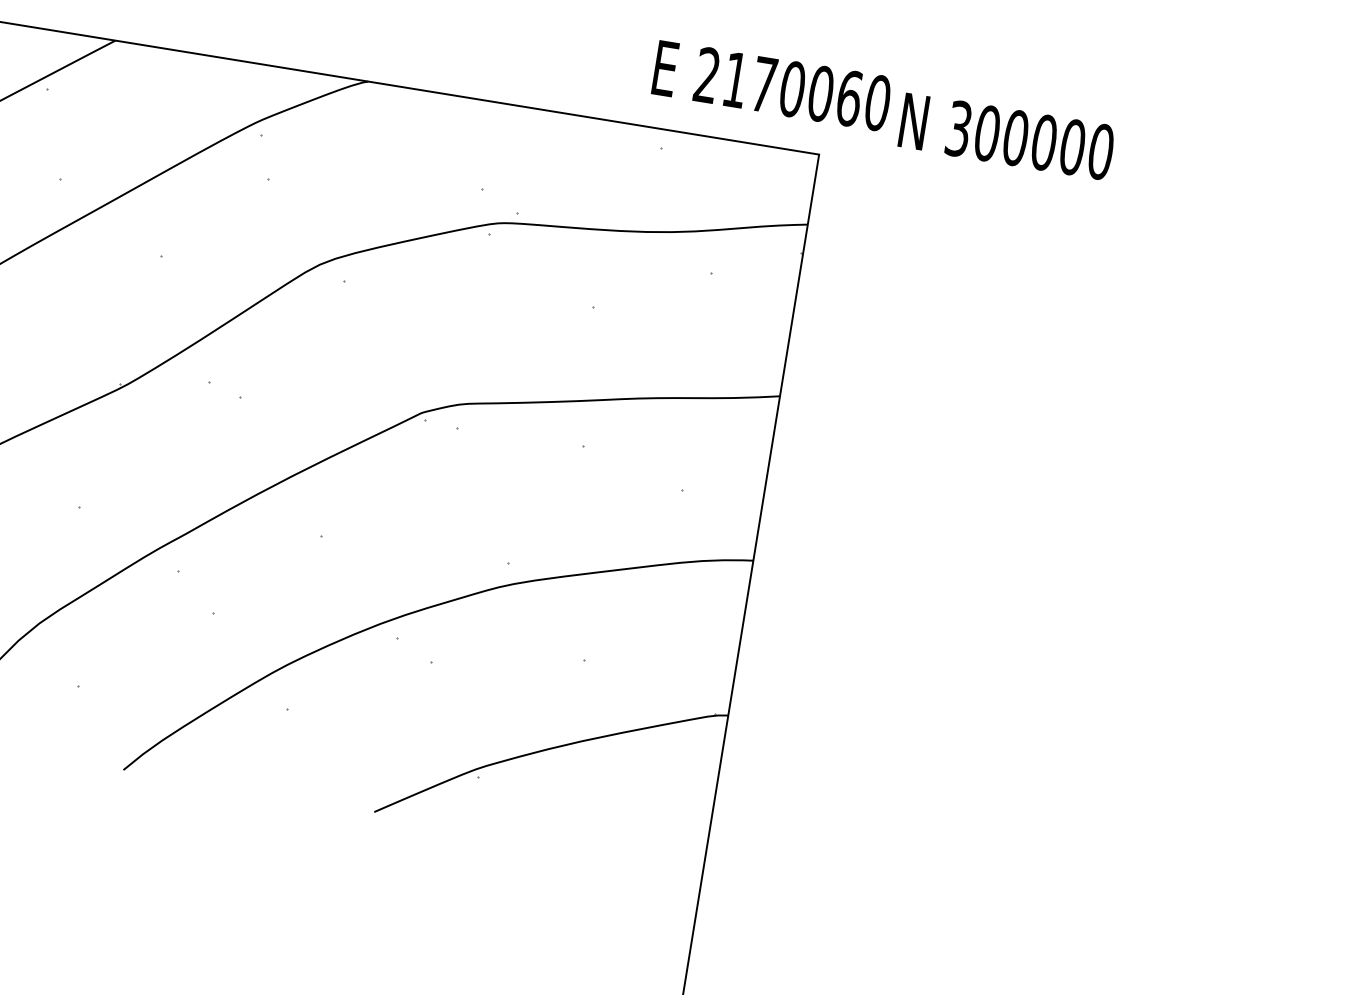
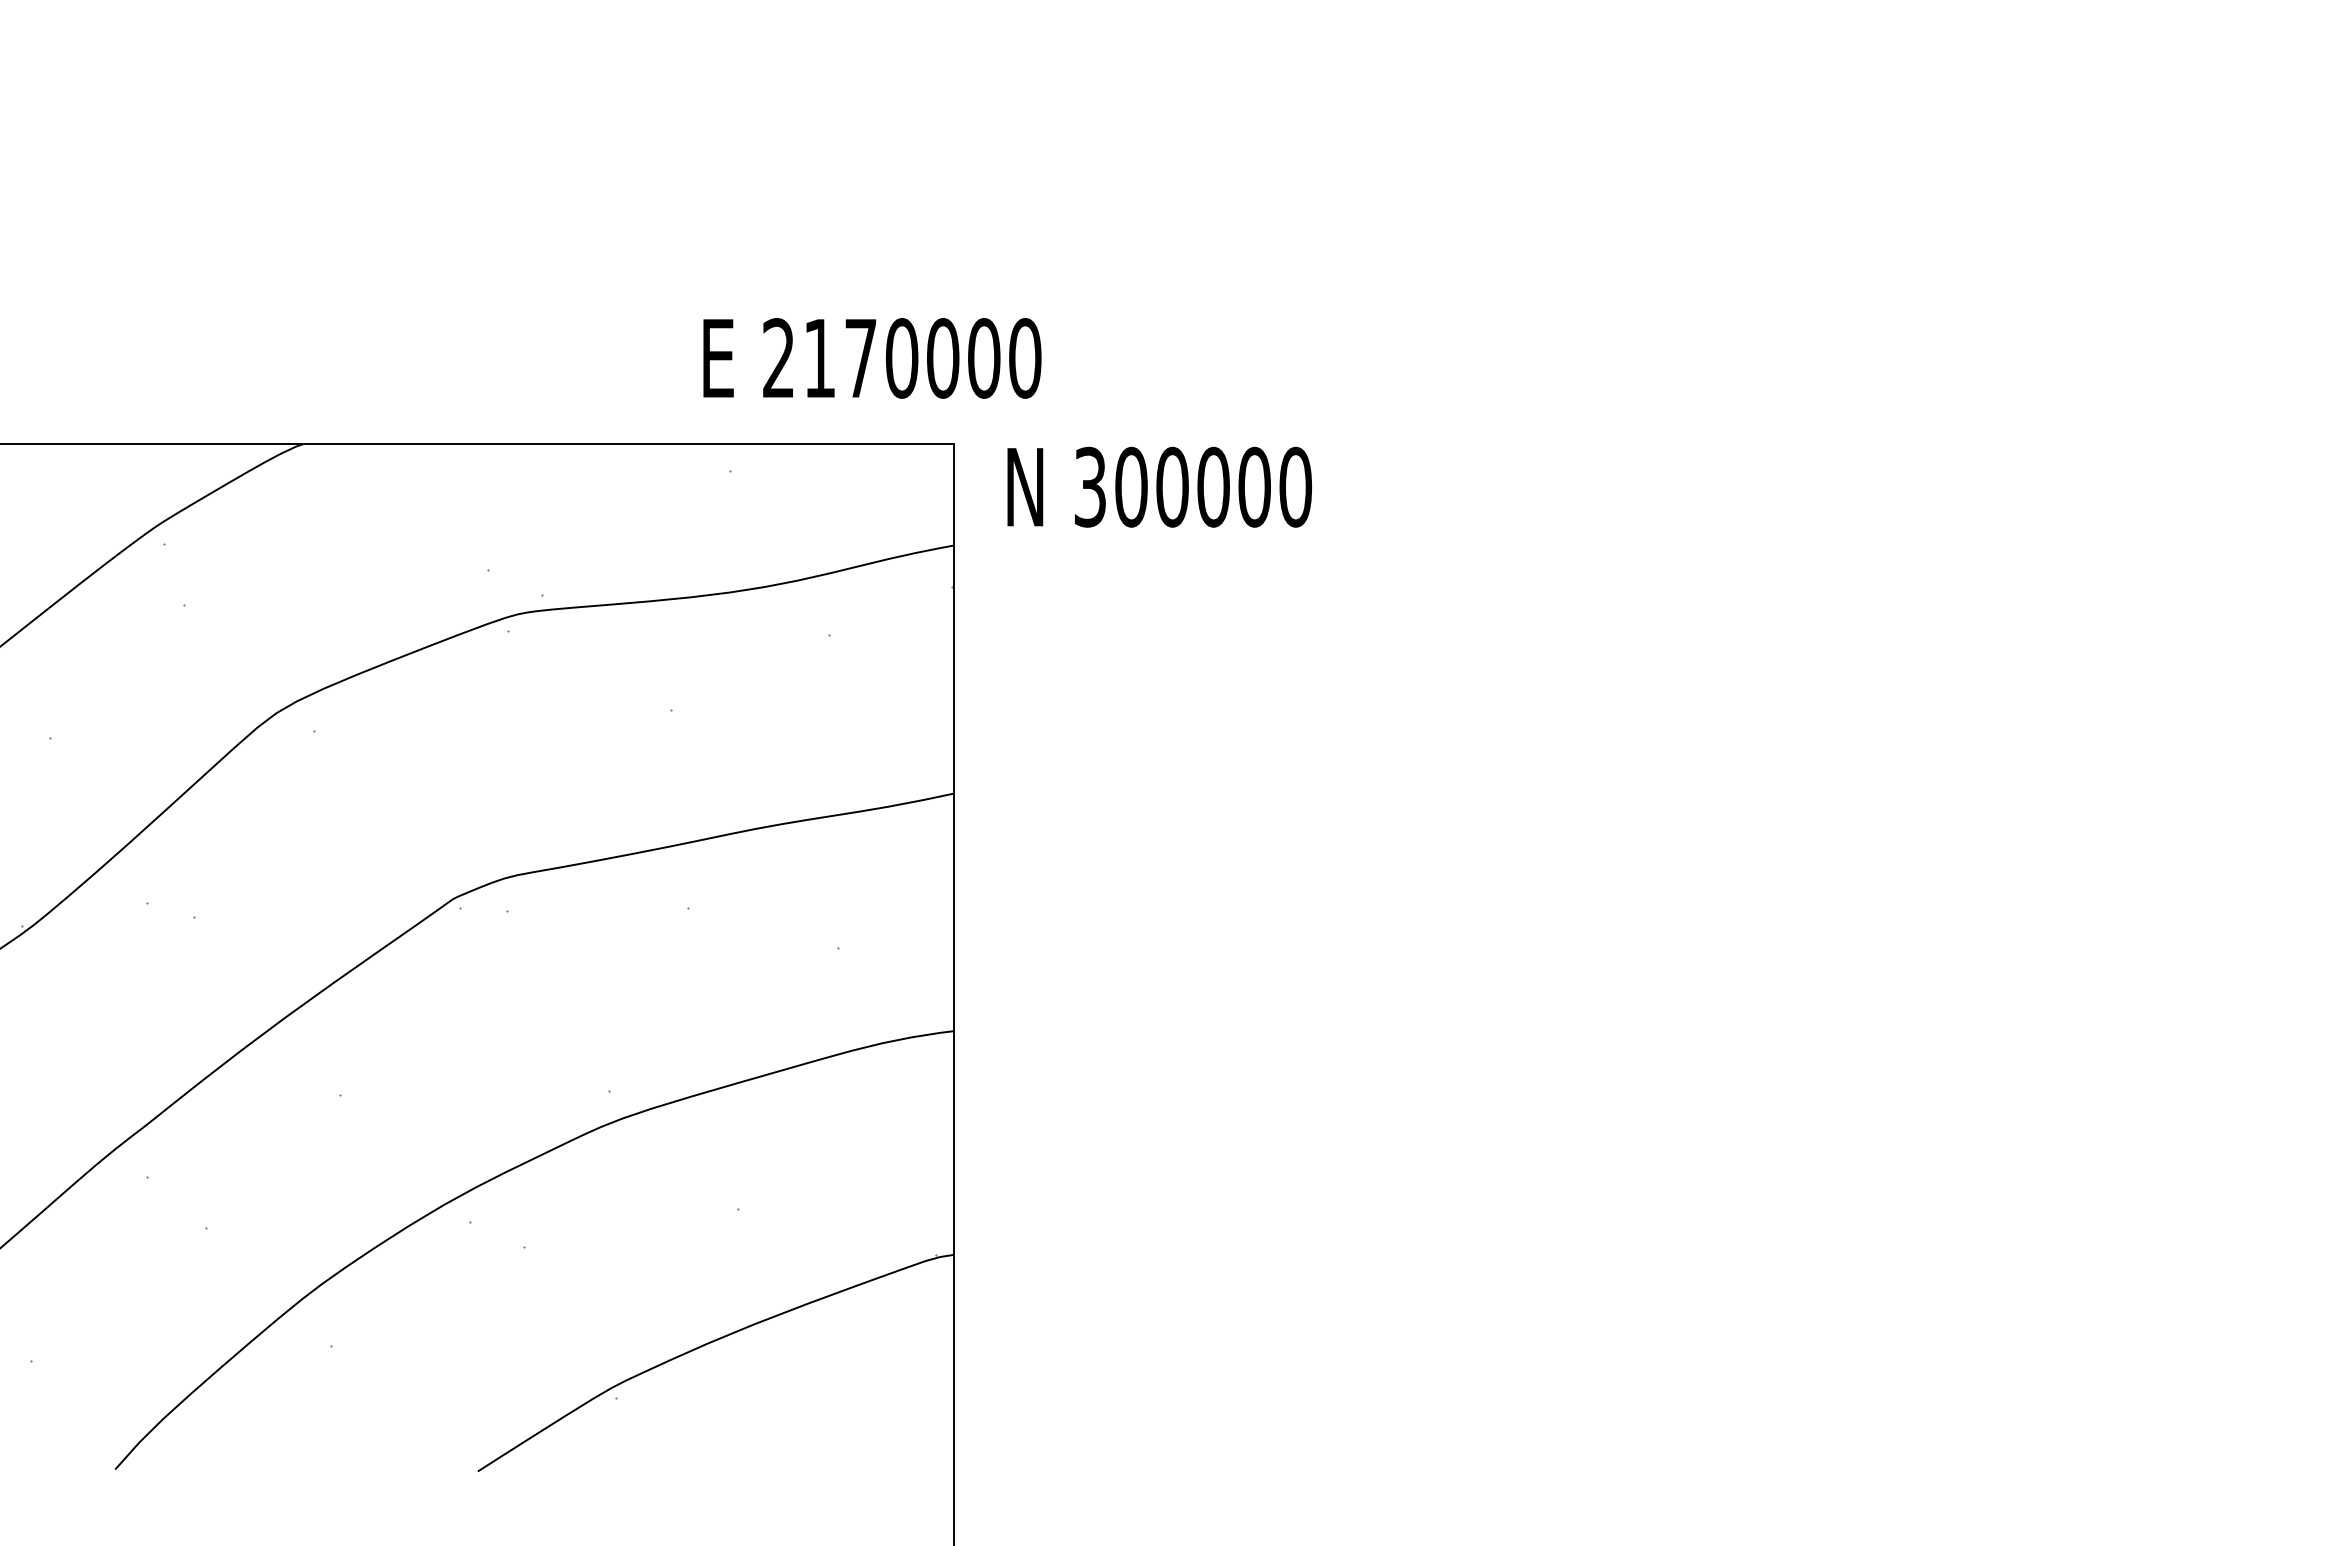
text: (849, 98) -> (984, 358), 2170060 -> 2170000
text: (1006, 136) -> (1159, 486), moved

